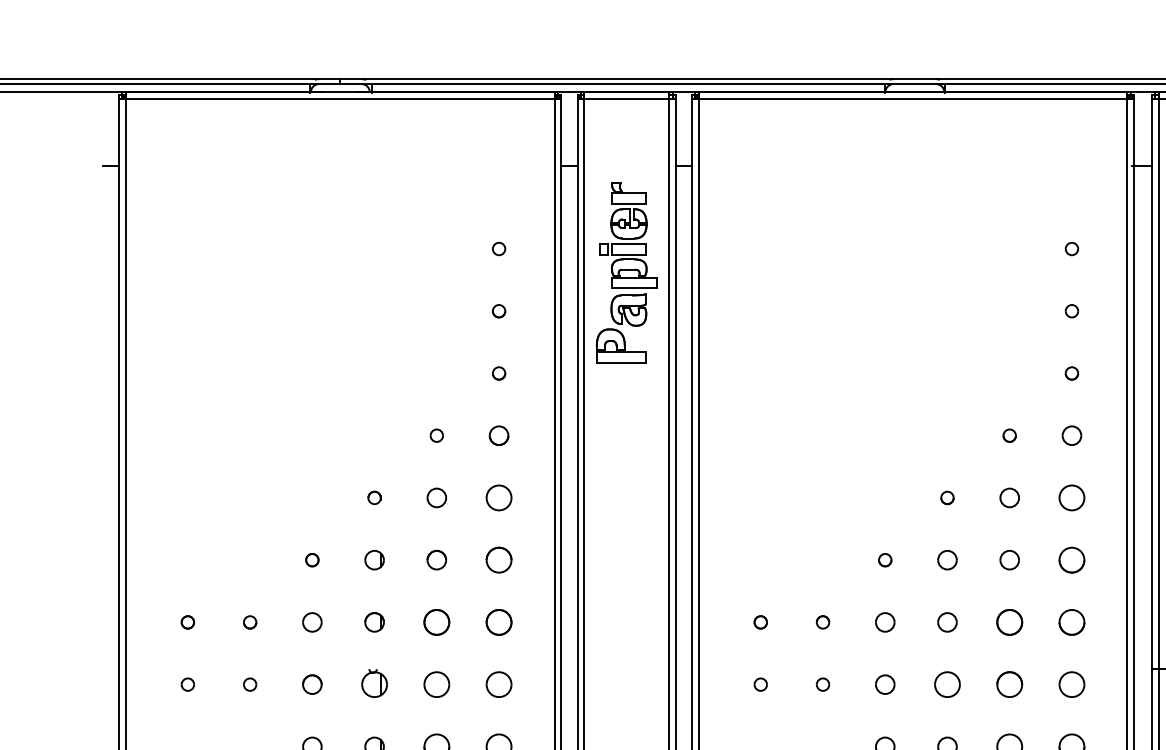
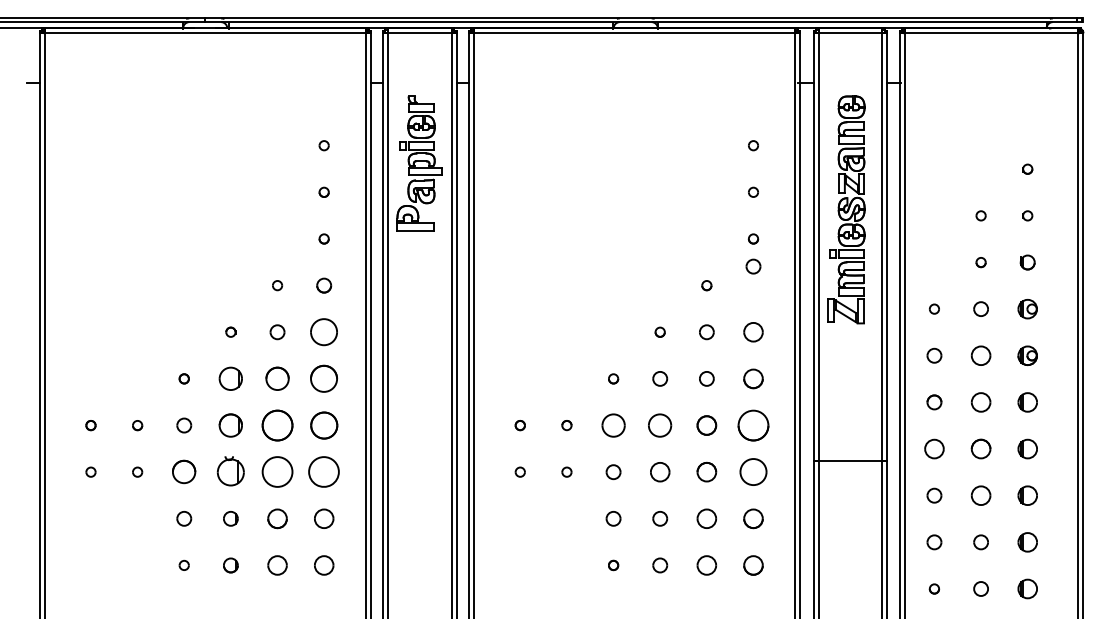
part: (1071, 435) -> (753, 266), moved
part: (499, 498) -> (324, 332), size x1.4
part: (374, 559) -> (230, 378), size x1.6
part: (436, 559) -> (277, 378), size x1.6
part: (499, 559) -> (324, 378), size x1.4
part: (374, 622) -> (230, 425), size x1.6
part: (436, 622) -> (277, 425), size x1.6
part: (498, 622) -> (323, 425), size x1.4
part: (885, 622) -> (613, 425), size x1.6
part: (947, 622) -> (660, 425), size x1.6
part: (1071, 622) -> (753, 425), size x1.6
part: (374, 683) -> (230, 471), size x1.4
part: (312, 685) -> (184, 472), size x1.6
part: (436, 685) -> (277, 472), size x1.6
part: (499, 685) -> (324, 472), size x1.6
part: (1071, 685) -> (753, 472), size x1.4

